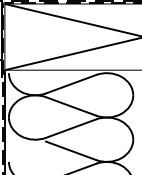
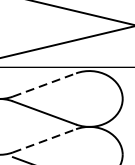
line: (71, 84) -> (45, 85), solid -> dashed
line: (71, 128) -> (45, 140), solid -> dashed

